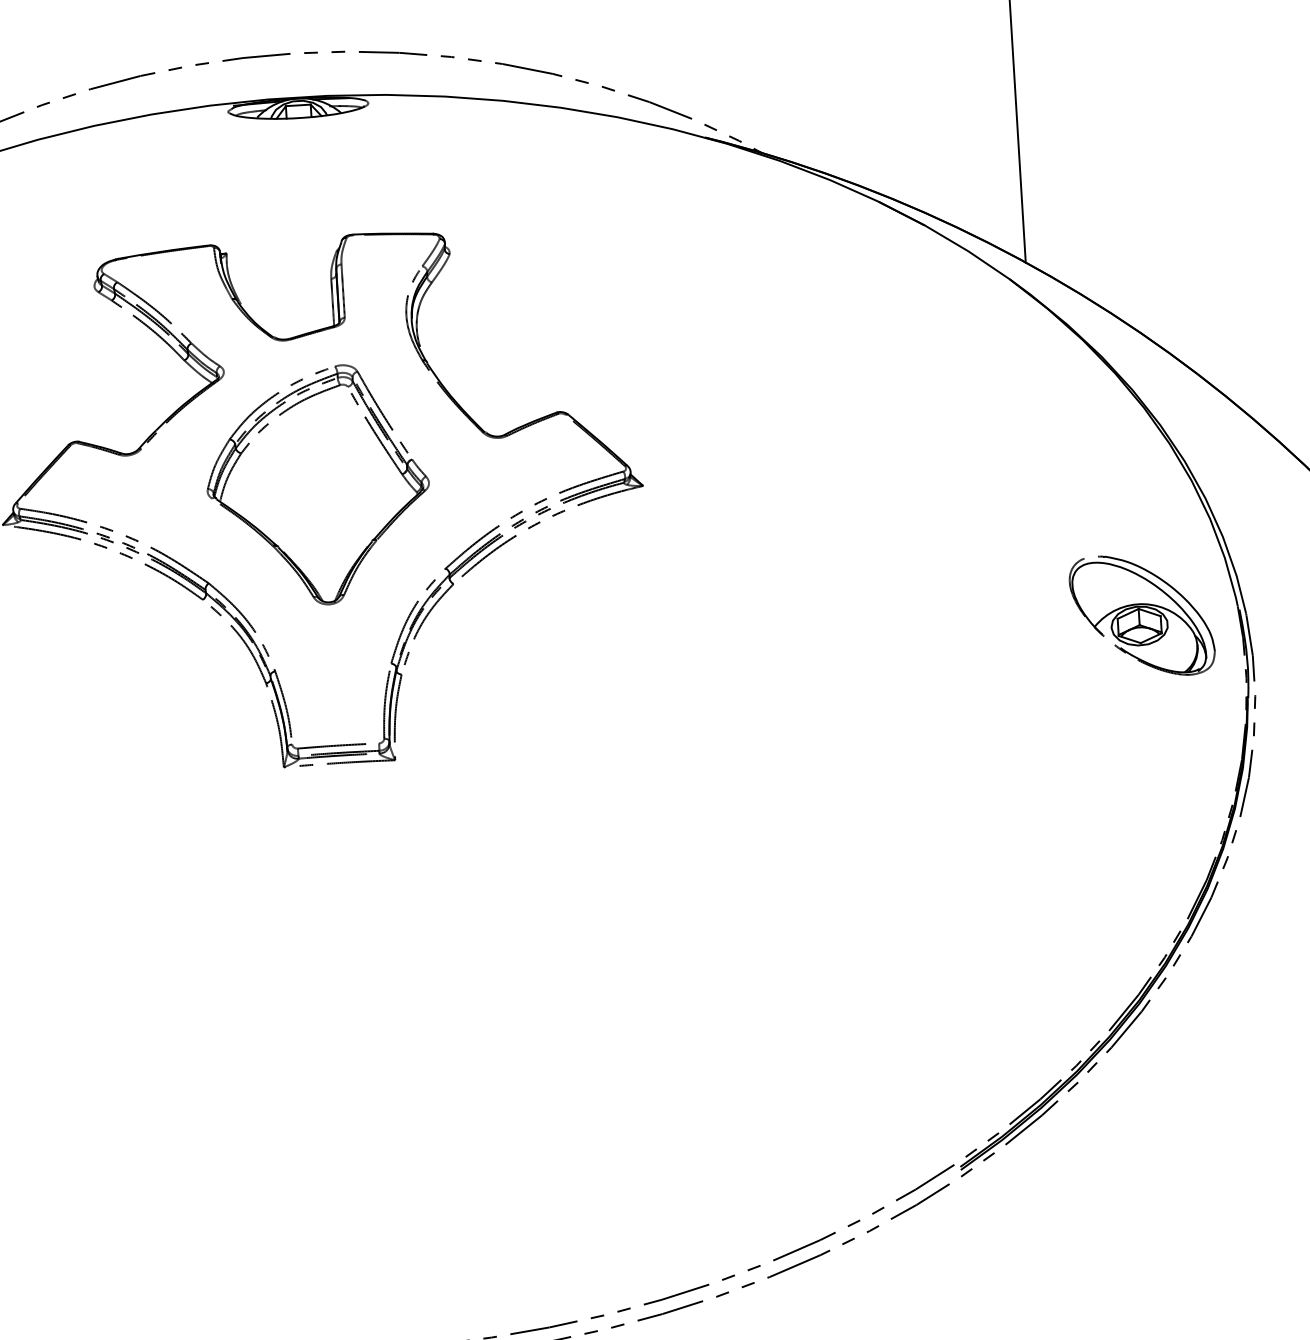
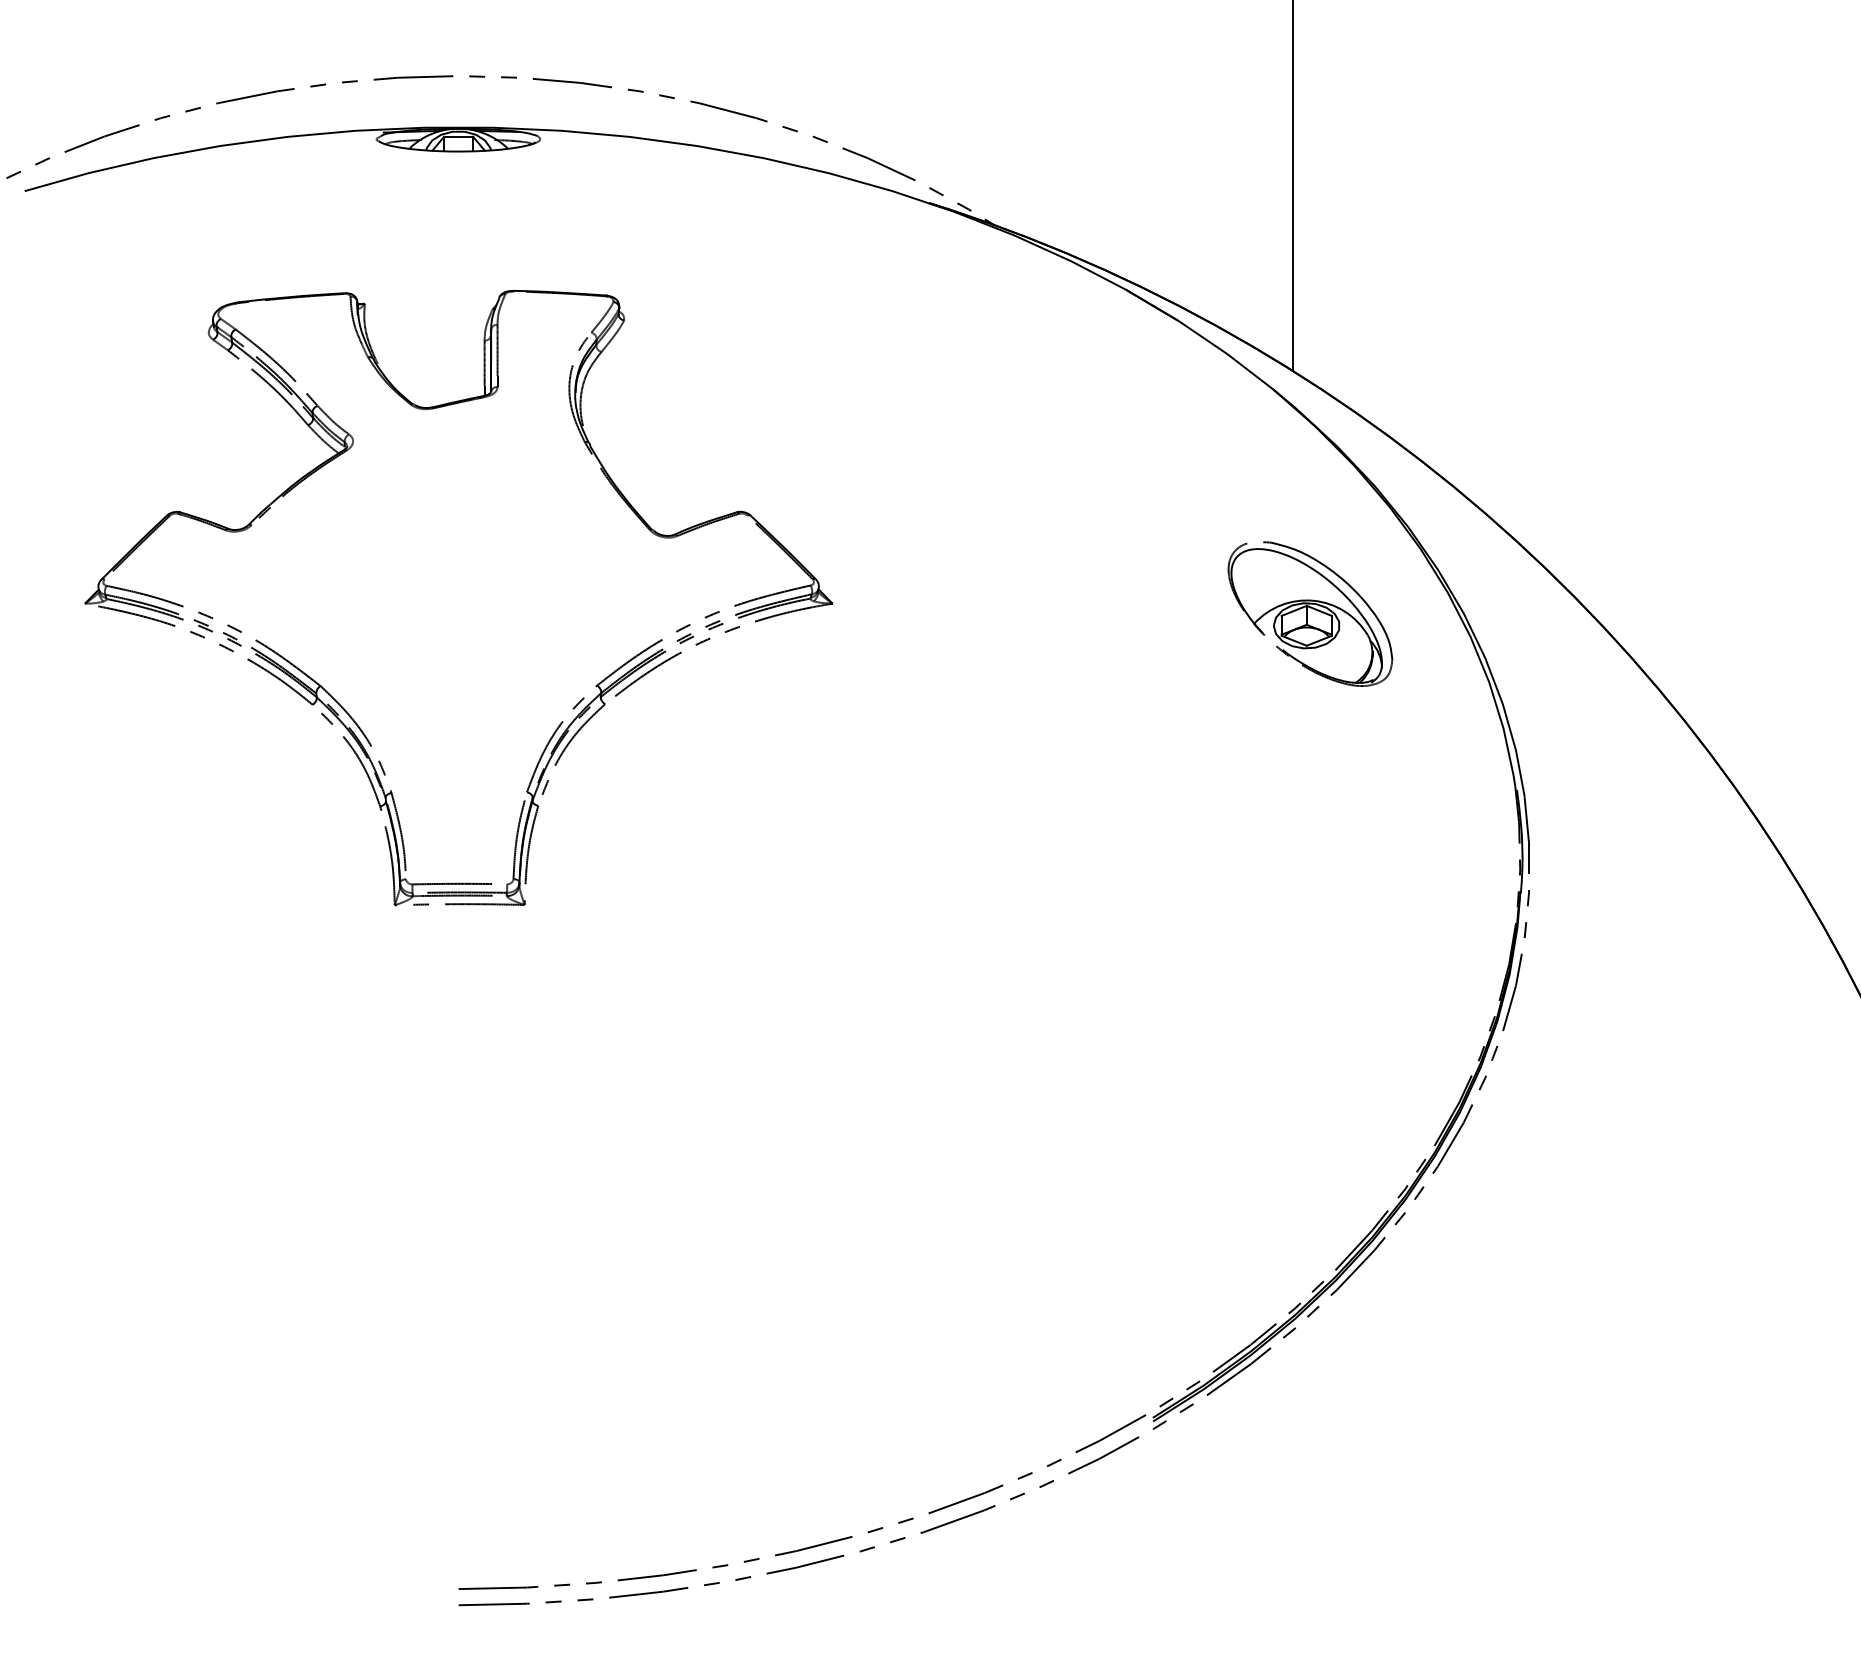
part: (270, 538) -> (395, 638), removed
part: (1142, 615) -> (1310, 613), moved

